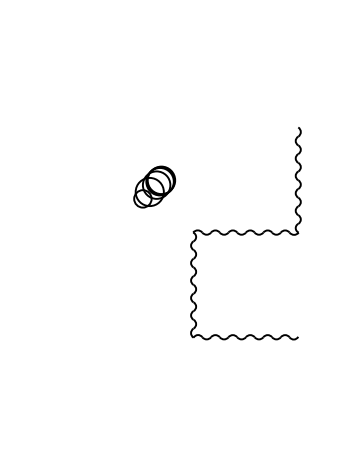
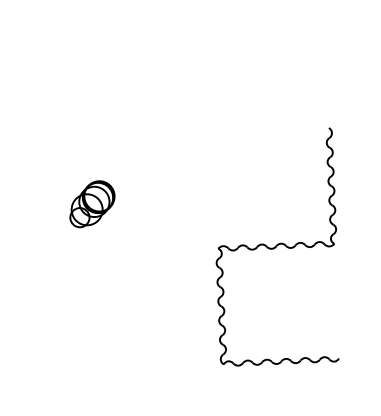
part: (154, 186) -> (92, 203), moved

